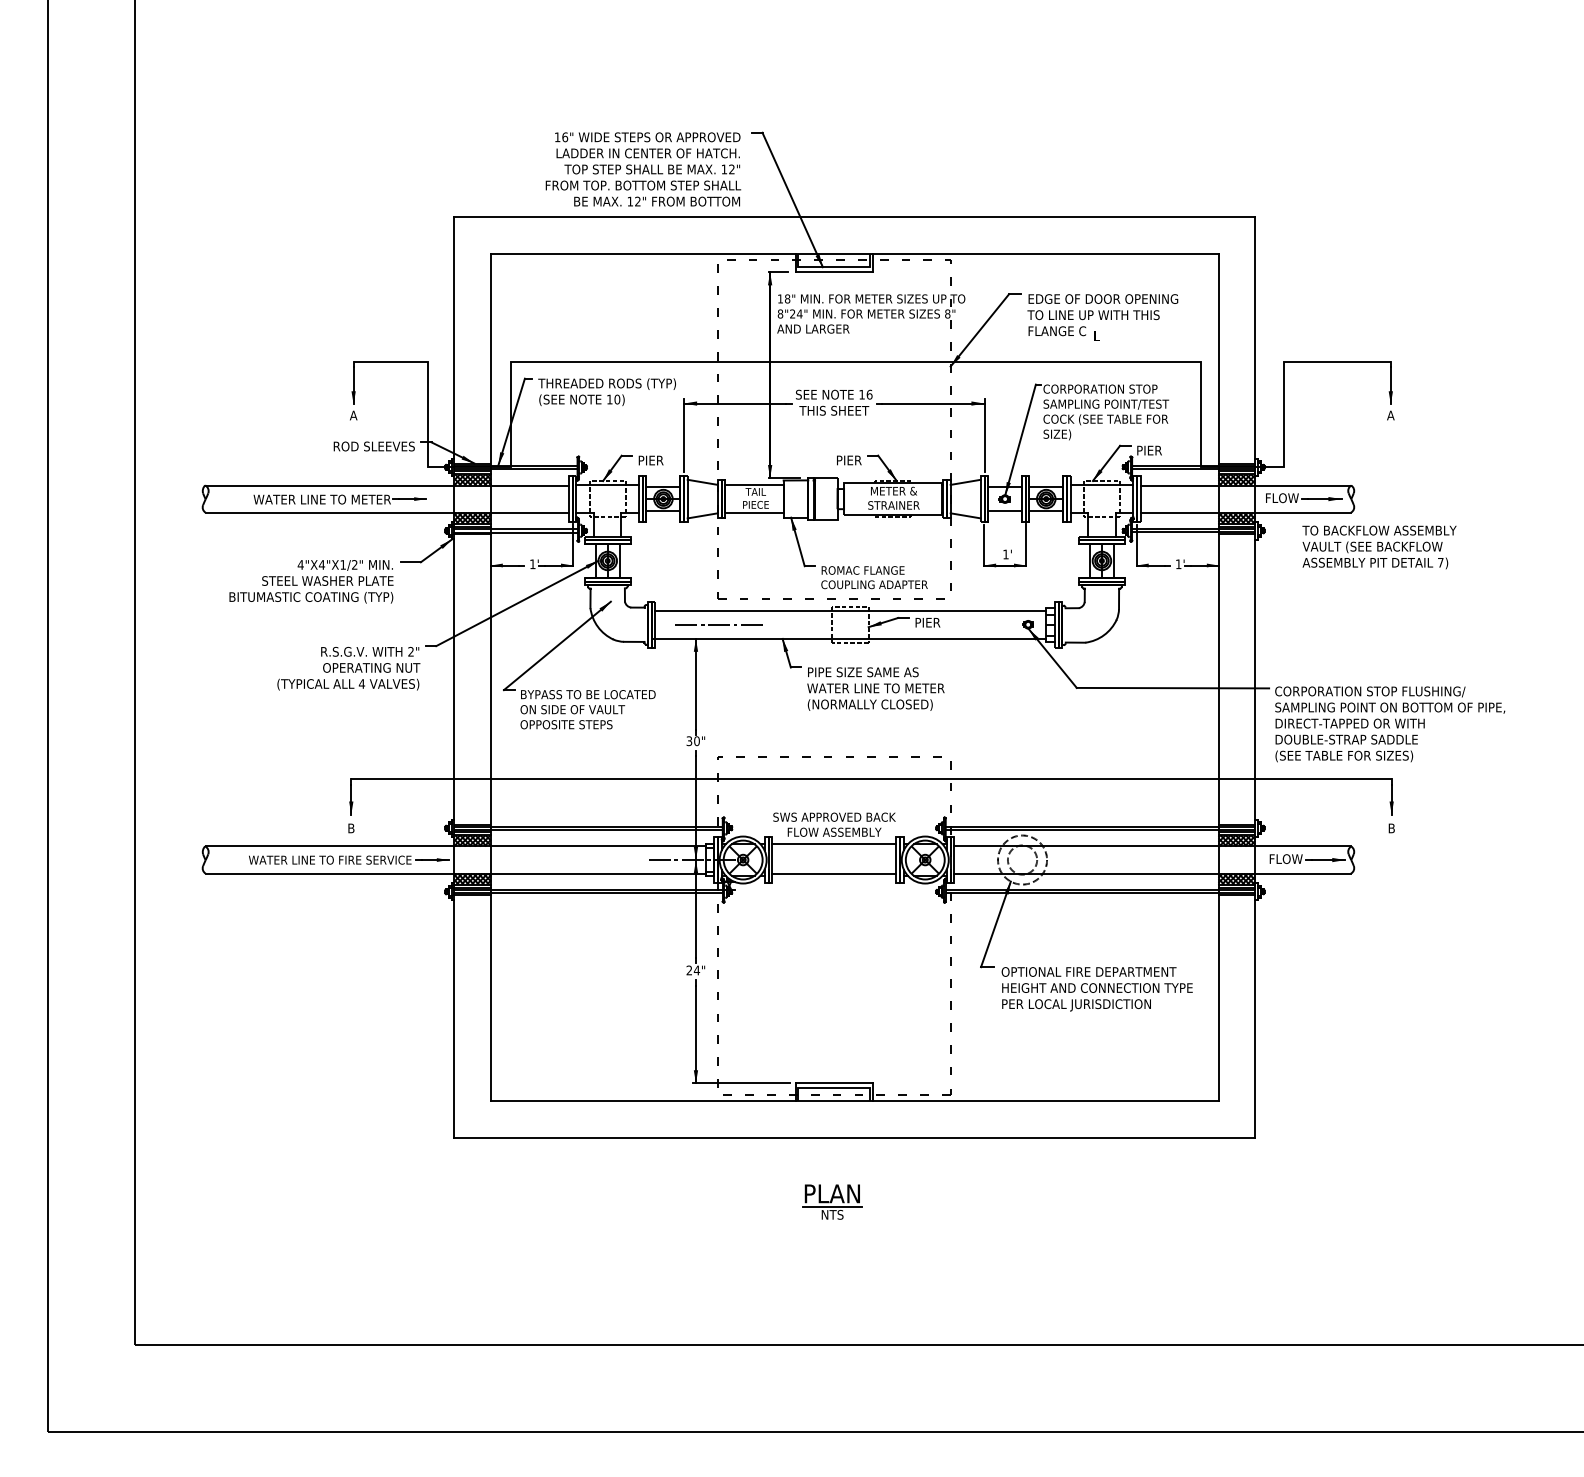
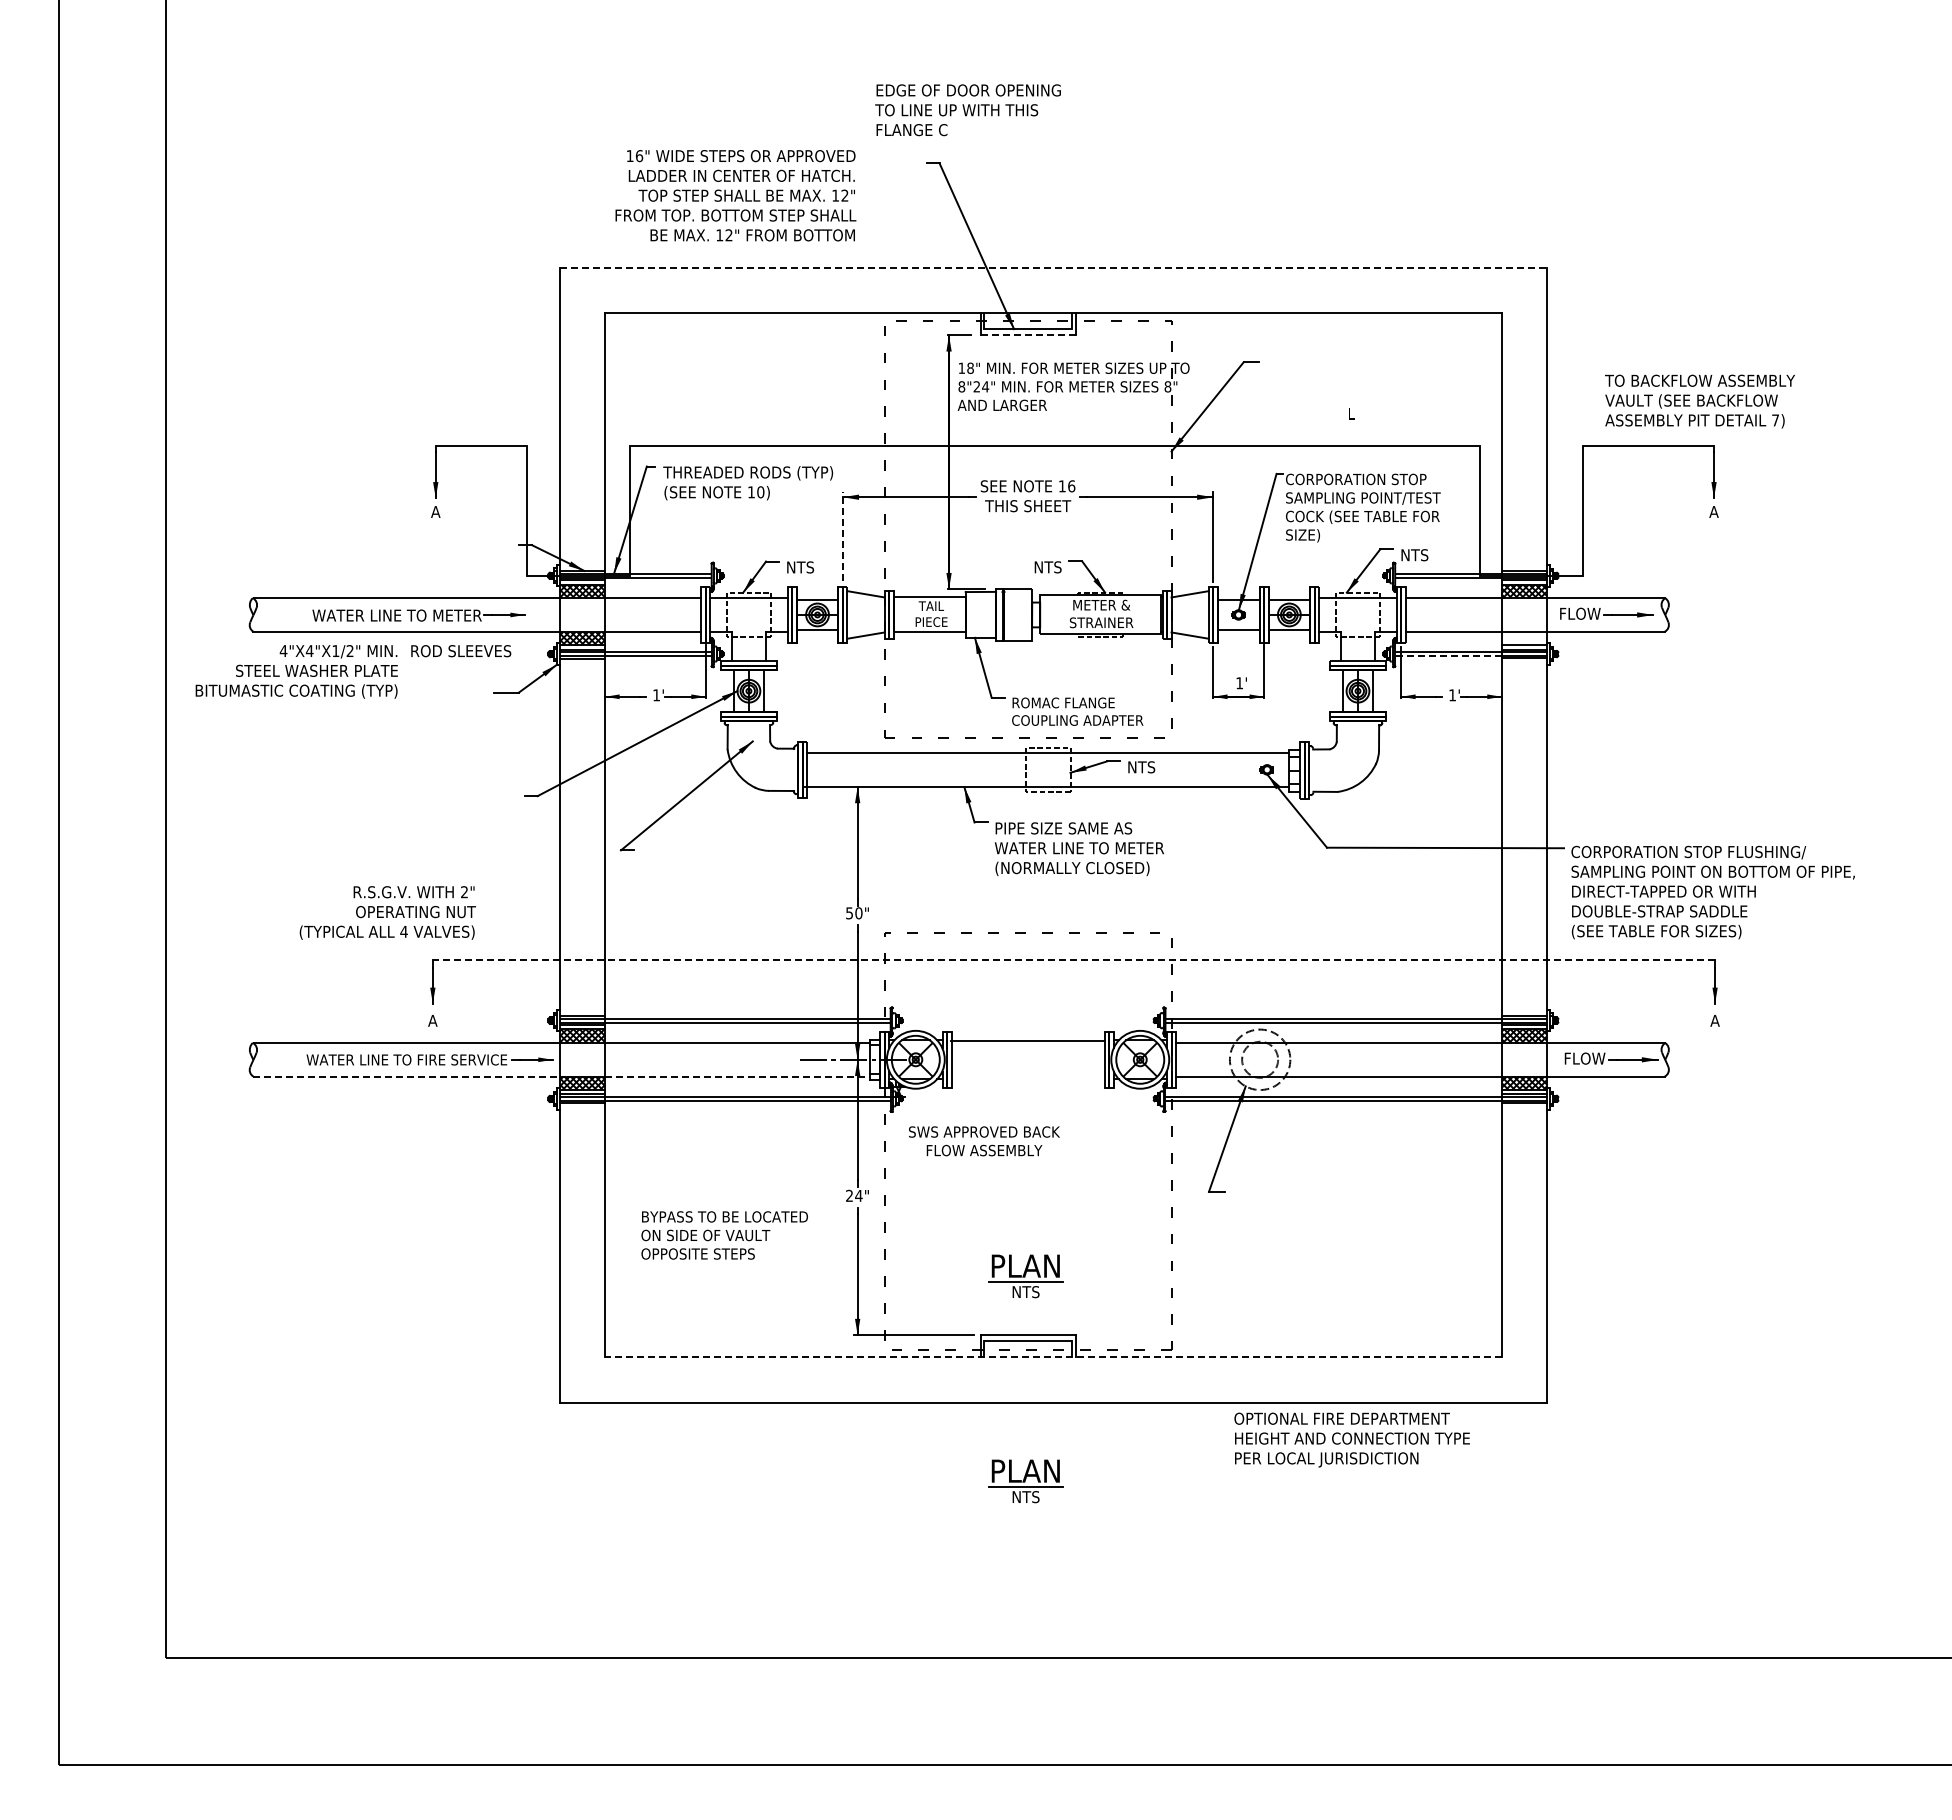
text: (643, 169) -> (735, 195), moved
line: (854, 217) -> (1053, 267), solid -> dashed
line: (833, 272) -> (1027, 335), solid -> dashed
text: (1102, 315) -> (967, 110), moved
line: (683, 435) -> (842, 536), solid -> dashed
text: (374, 446) -> (461, 651), moved
text: (1149, 450) -> (1416, 555), PIER -> NTS
text: (651, 460) -> (802, 567), PIER -> NTS
text: (849, 460) -> (1046, 567), PIER -> NTS
hatch: (1236, 518) -> (1523, 638), removed
line: (1175, 532) -> (1448, 656), solid -> dashed
text: (1379, 547) -> (1699, 401), moved
text: (311, 581) -> (296, 671), moved
text: (927, 622) -> (1143, 767), PIER -> NTS
line: (719, 624) -> (886, 769), removed
text: (348, 668) -> (387, 912), moved
text: (587, 709) -> (724, 1235), moved
text: (689, 740) -> (849, 912), 30" -> 50"
line: (871, 779) -> (1073, 960), solid -> dashed
text: (834, 824) -> (984, 1141), moved
text: (351, 828) -> (432, 1020), B -> A
text: (1391, 828) -> (1714, 1020), B -> A
line: (330, 873) -> (407, 1076), solid -> dashed
line: (598, 873) -> (737, 1076), solid -> dashed
line: (833, 873) -> (1027, 1076), removed
text: (1096, 988) -> (1351, 1439), moved
part: (832, 1035) -> (1025, 1276), added
line: (854, 1101) -> (1052, 1357), solid -> dashed

